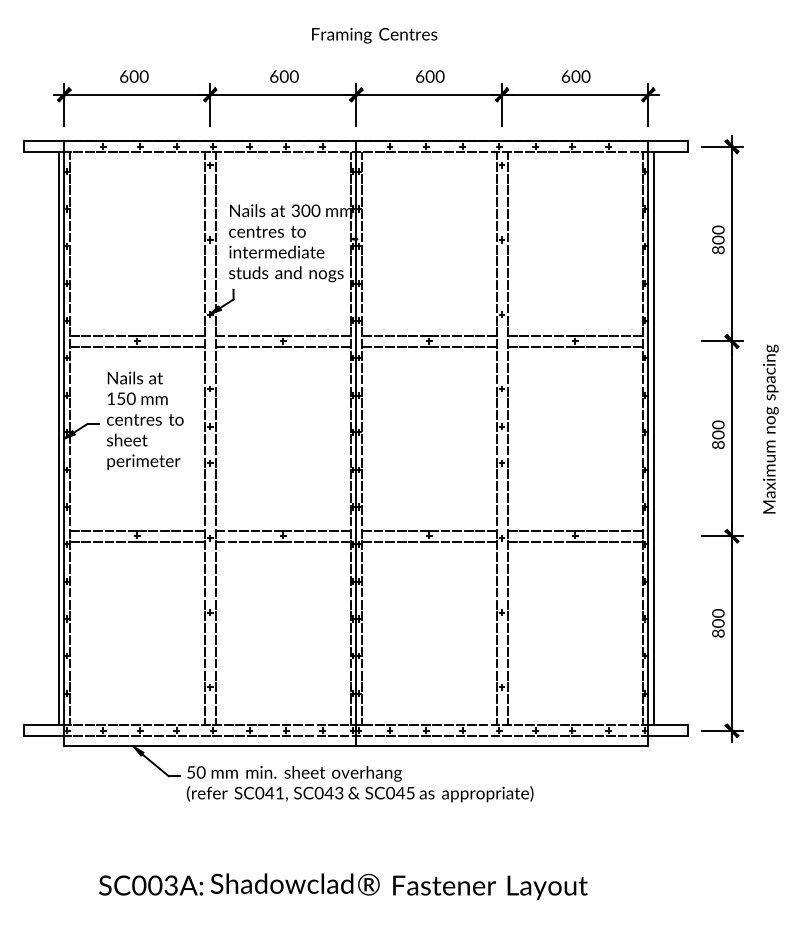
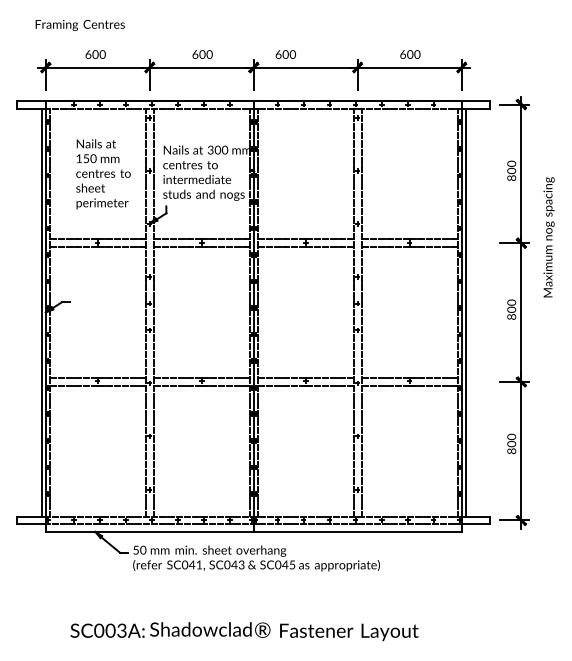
text: (374, 35) -> (80, 25), moved
text: (430, 76) -> (286, 54), moved
text: (145, 420) -> (103, 174), moved
text: (770, 428) -> (548, 236), moved

